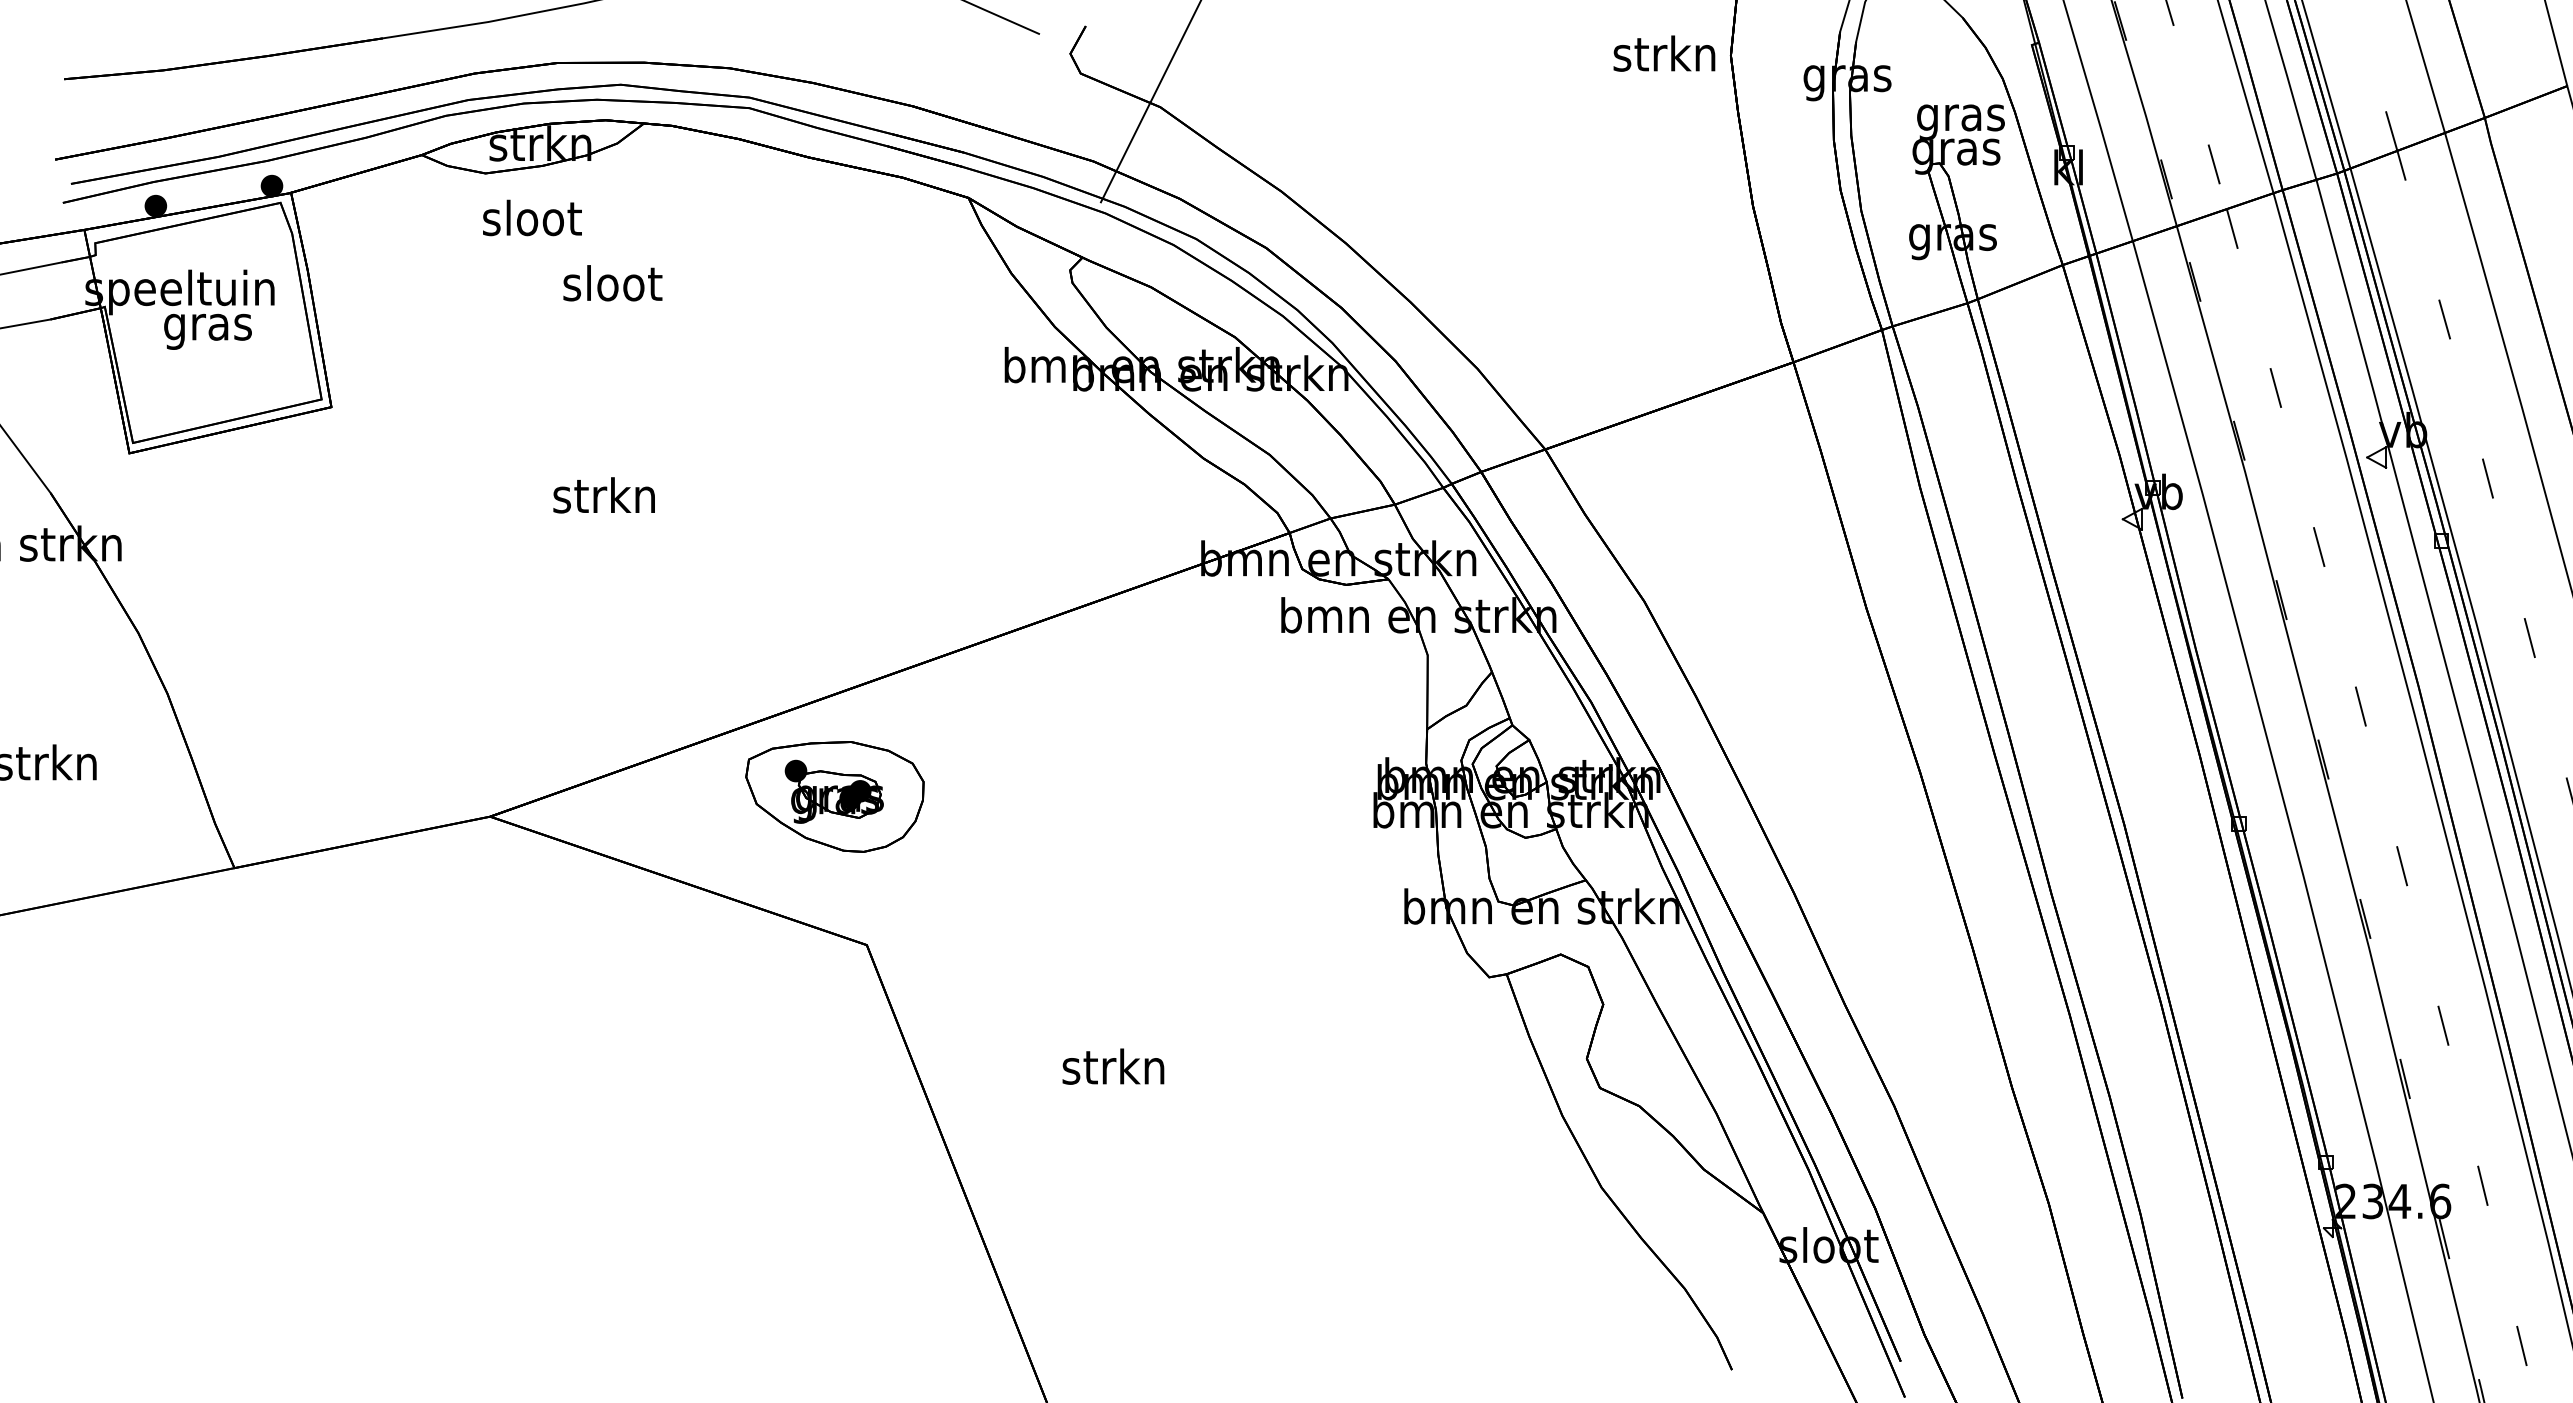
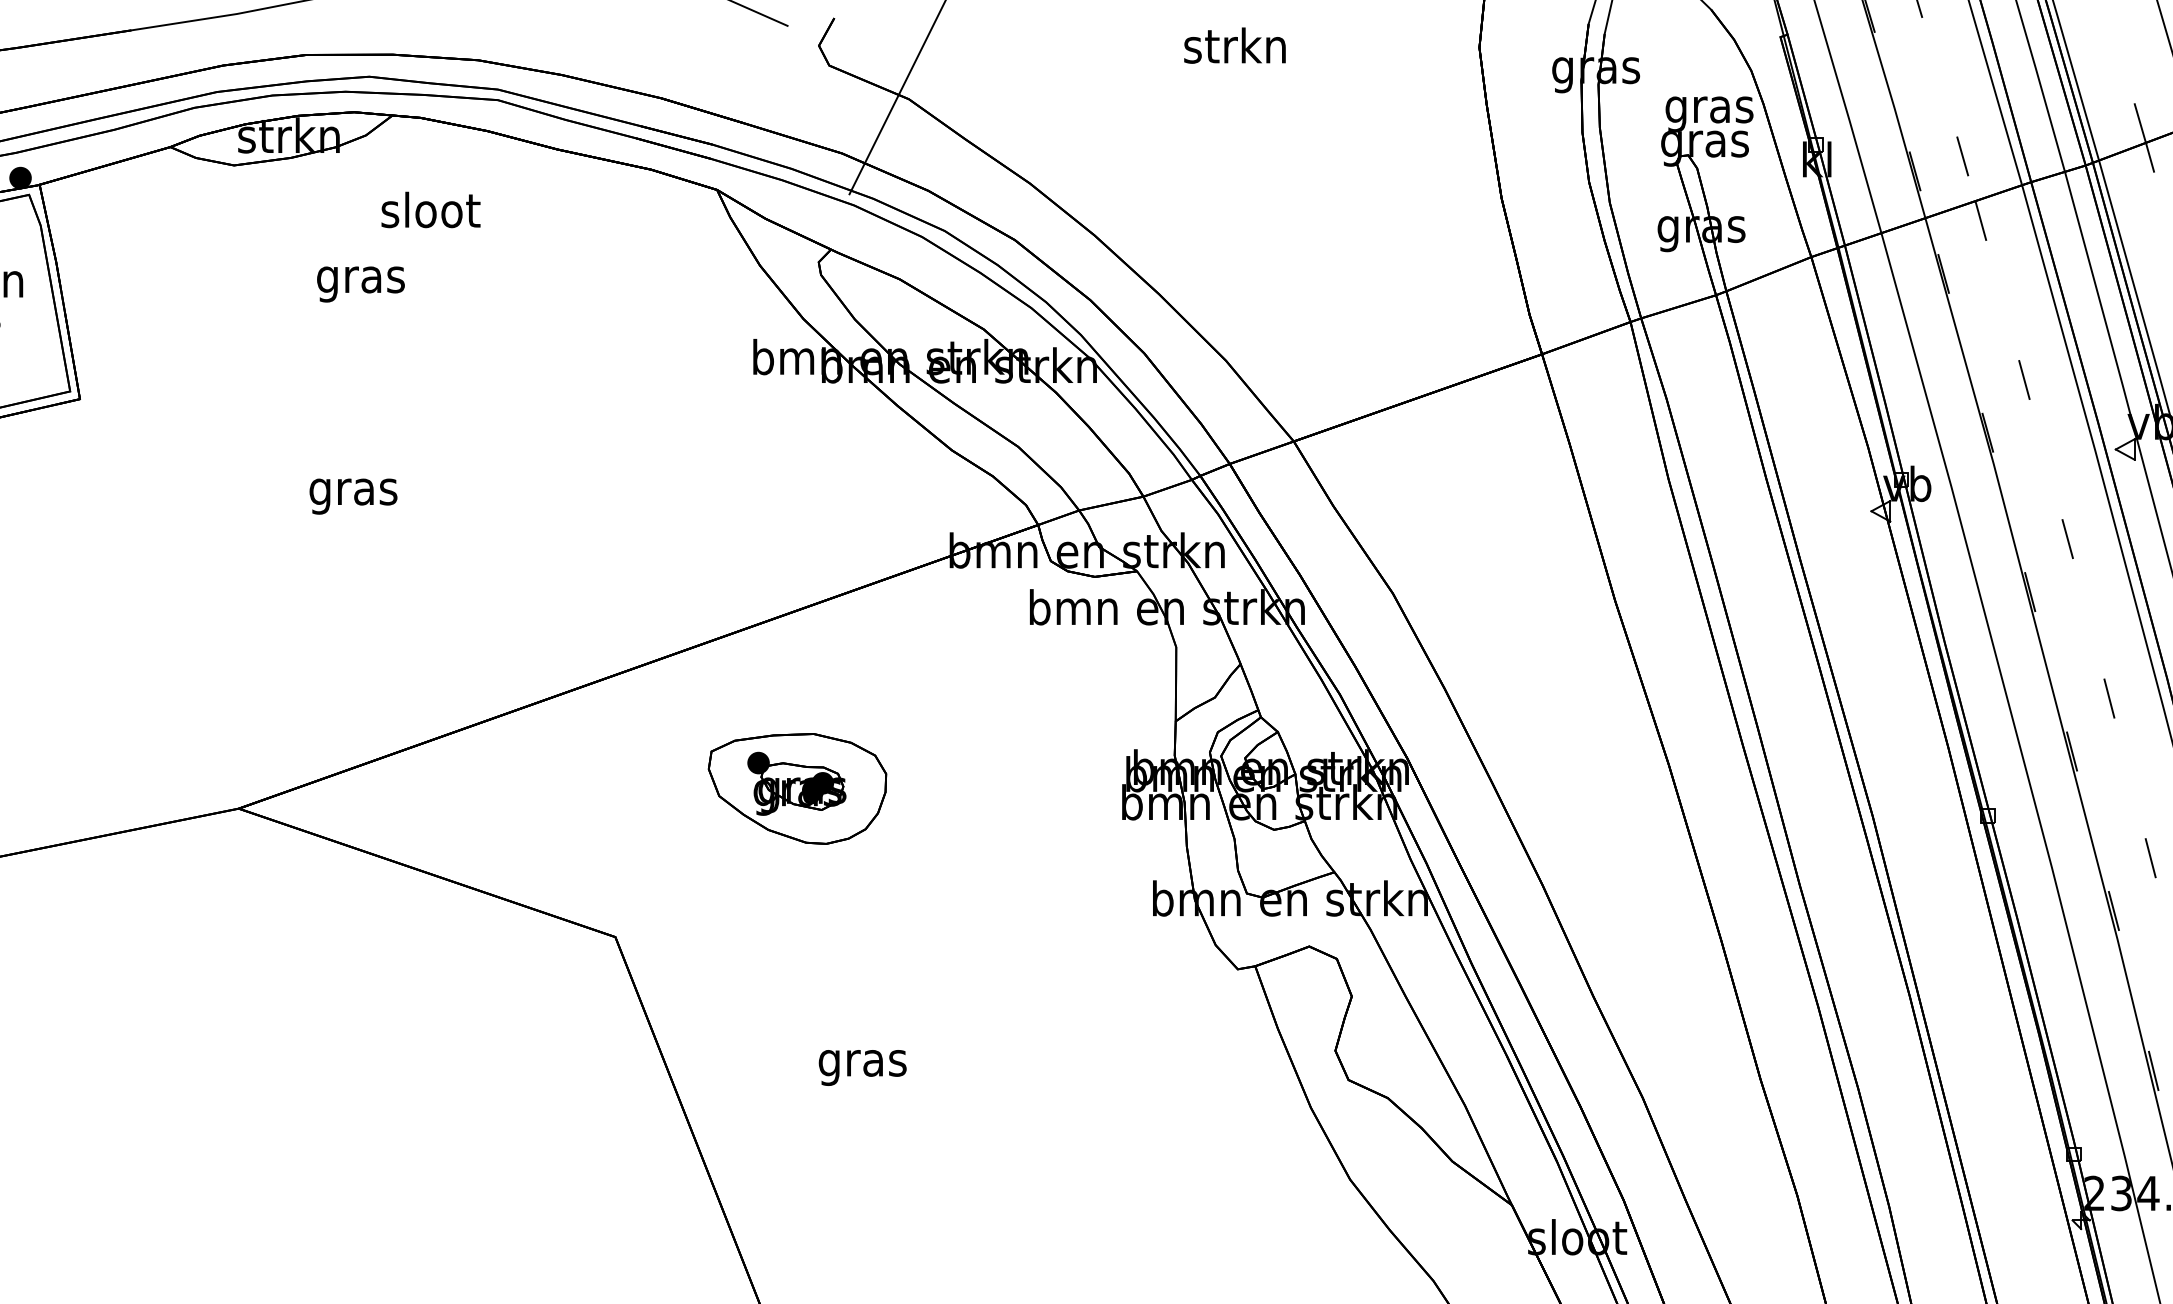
text: (1664, 53) -> (1235, 45), moved
text: (532, 217) -> (431, 209), moved
text: (612, 287) -> (361, 279), sloot -> gras
text: (603, 499) -> (352, 491), strkn -> gras
part: (834, 796) -> (797, 788), moved
text: (1113, 1070) -> (862, 1062), strkn -> gras

